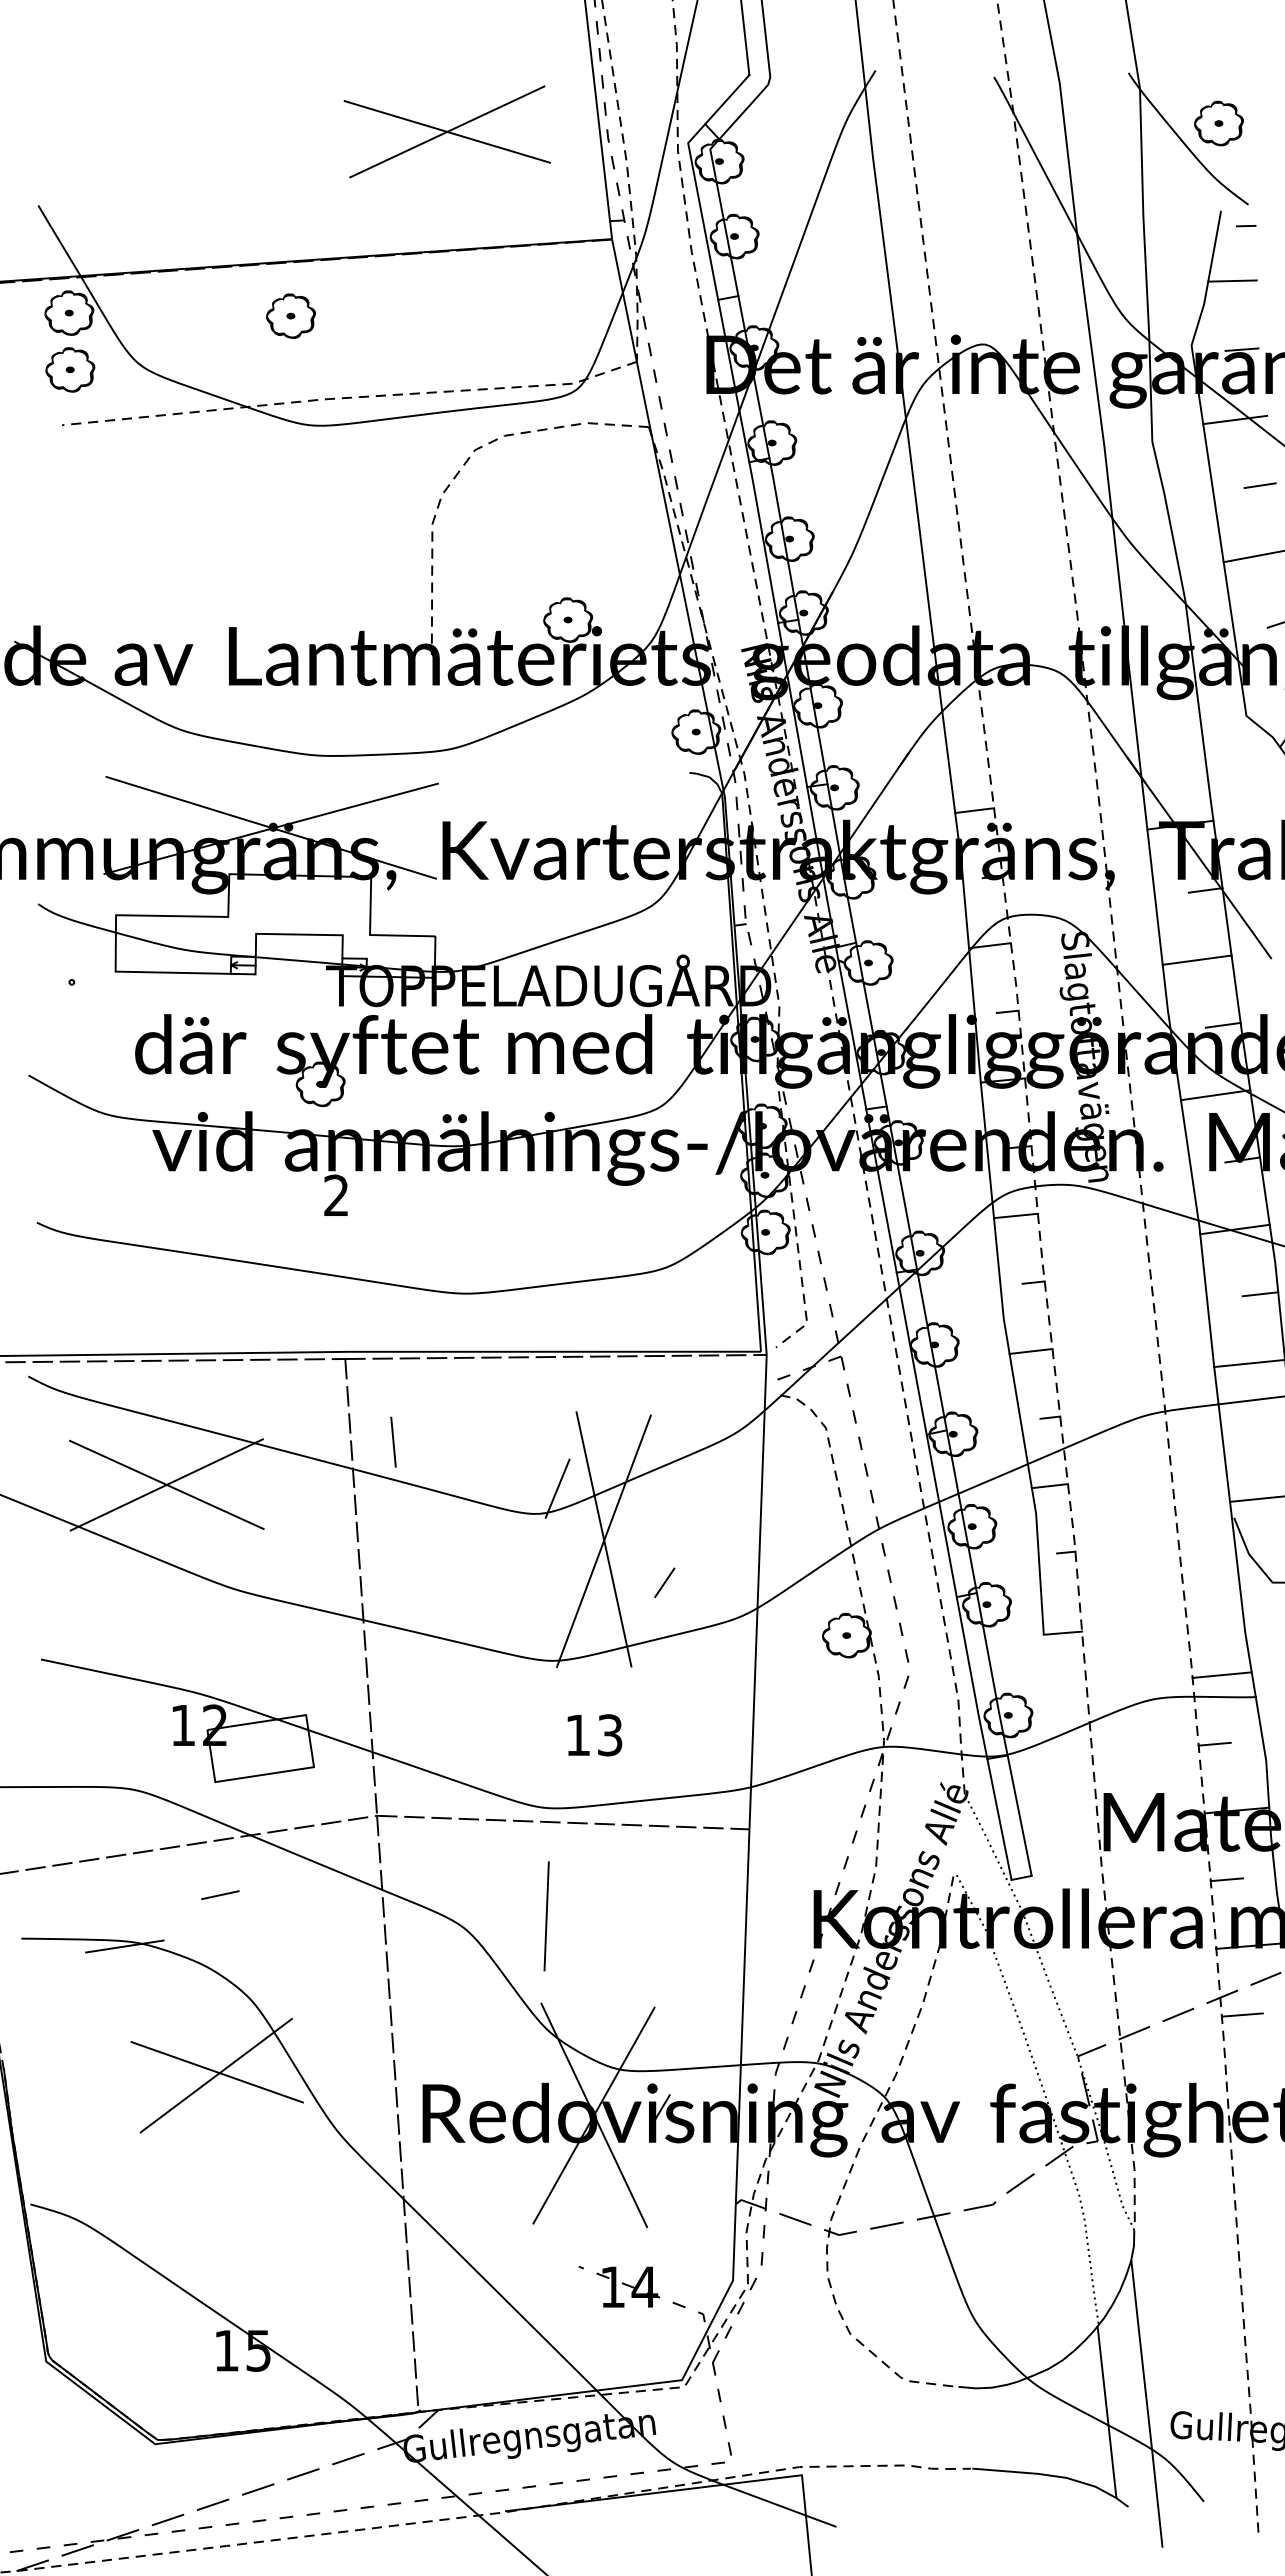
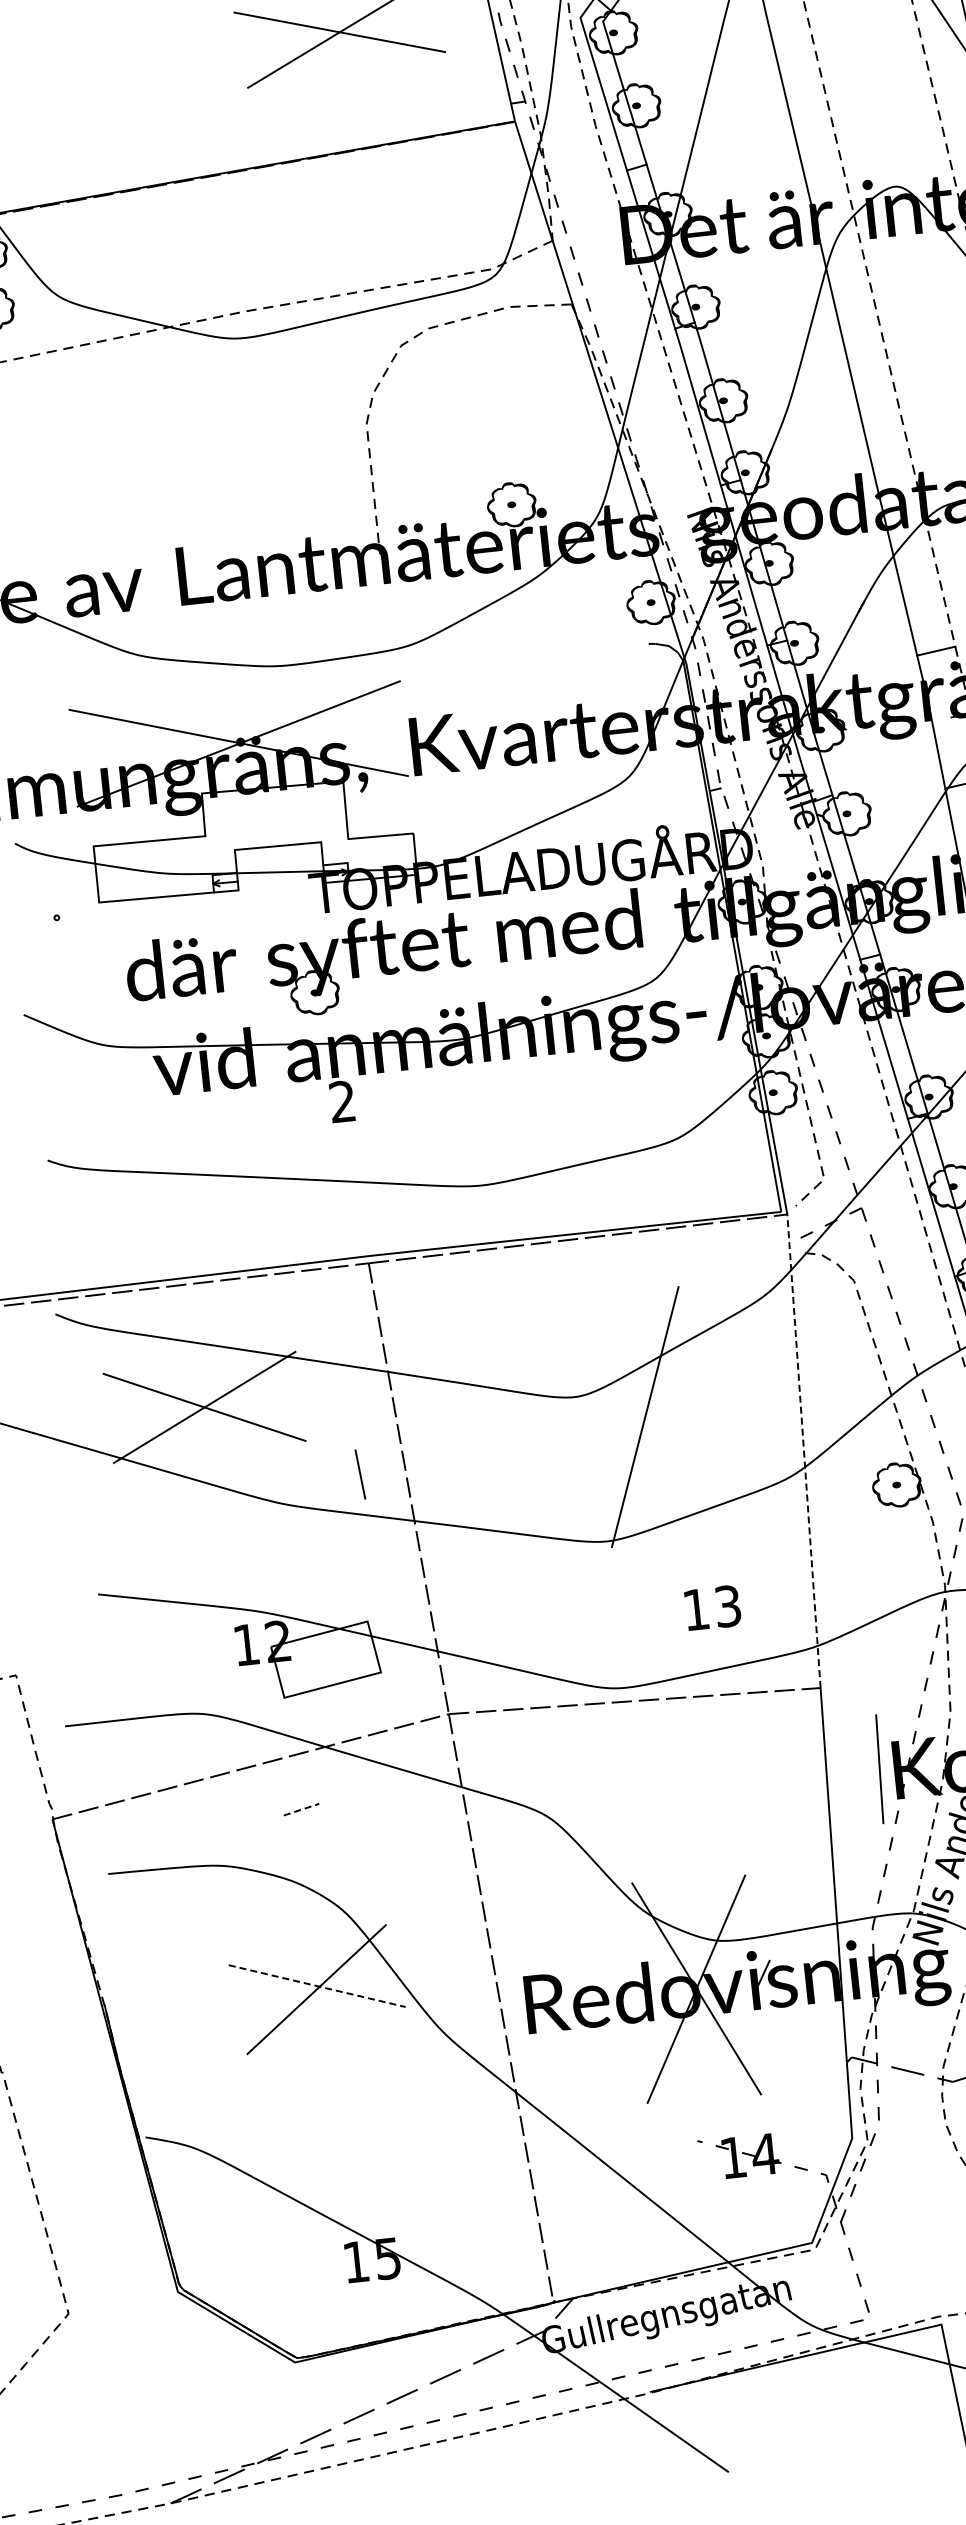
part: (290, 315) -> (203, 231), removed
line: (393, 1441) -> (360, 1473), moved
line: (557, 1488) -> (593, 1369), removed
line: (603, 1539) -> (644, 1415), removed
line: (664, 1582) -> (709, 1451), removed
line: (758, 1591) -> (804, 1450), solid -> dashed
text: (594, 1735) -> (712, 1608), moved
line: (220, 1895) -> (301, 1810), solid -> dashed
line: (546, 1916) -> (879, 1769), moved
line: (124, 1946) -> (211, 1870), removed
line: (217, 2072) -> (317, 1986), solid -> dashed

